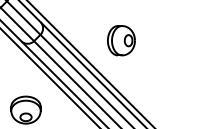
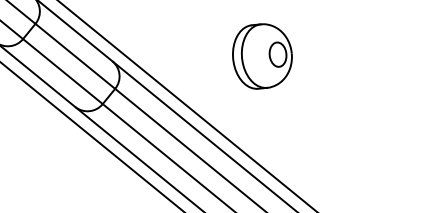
part: (121, 40) -> (262, 55), moved

